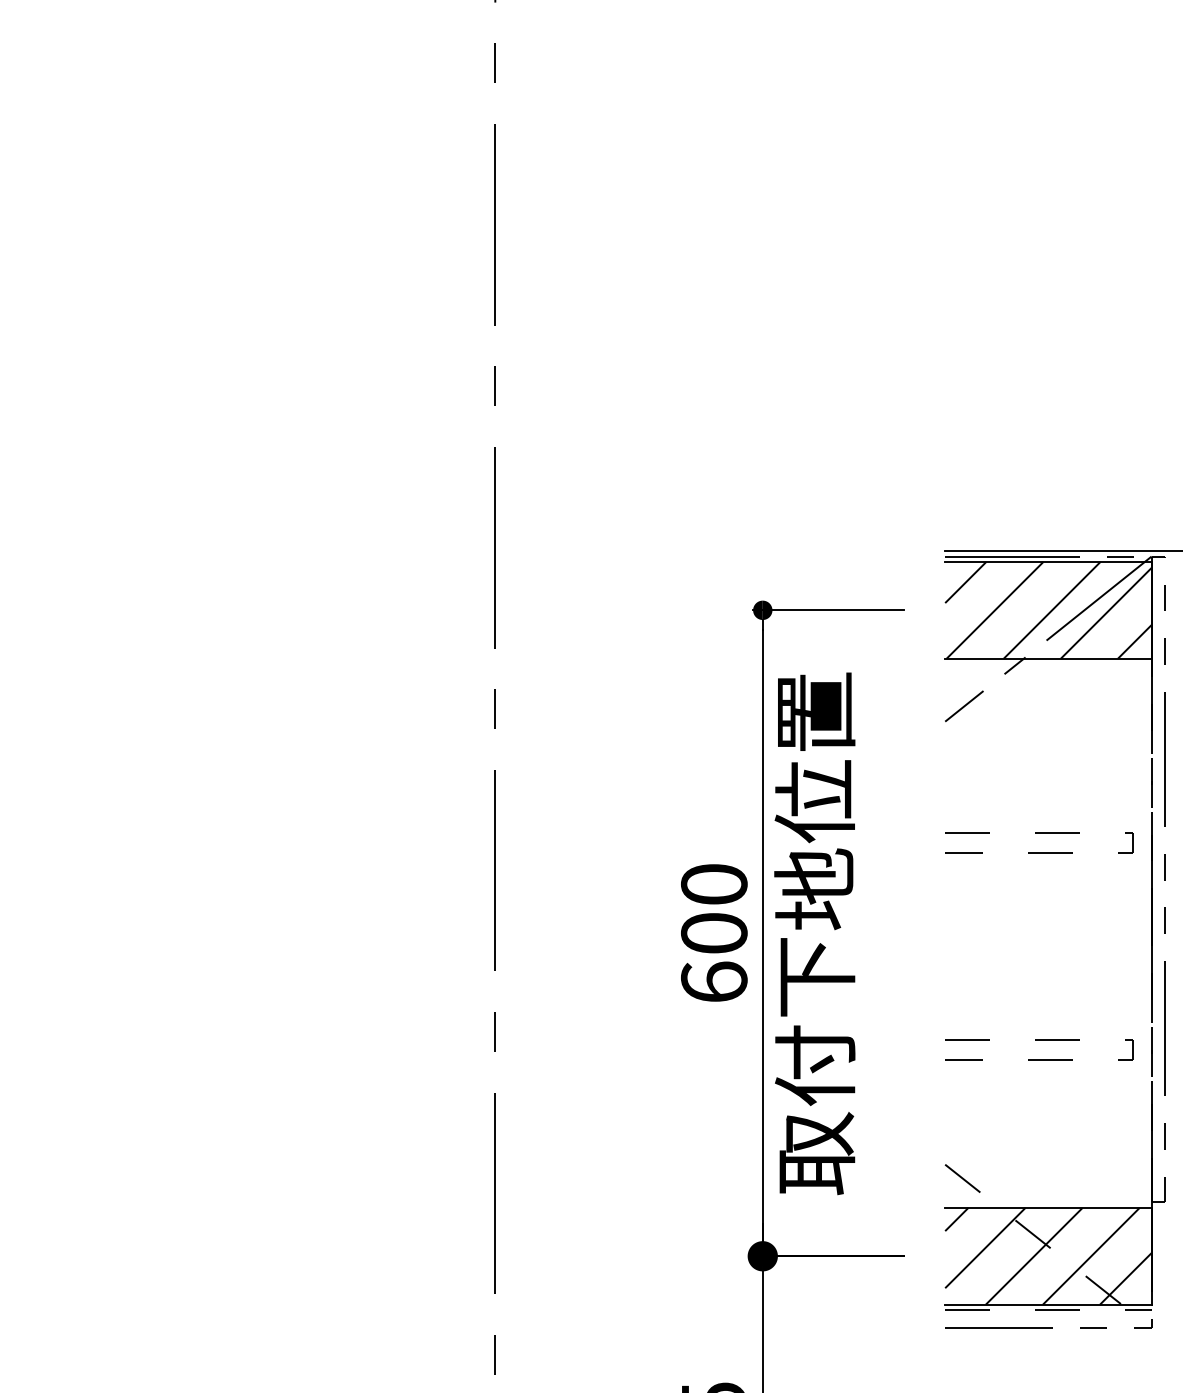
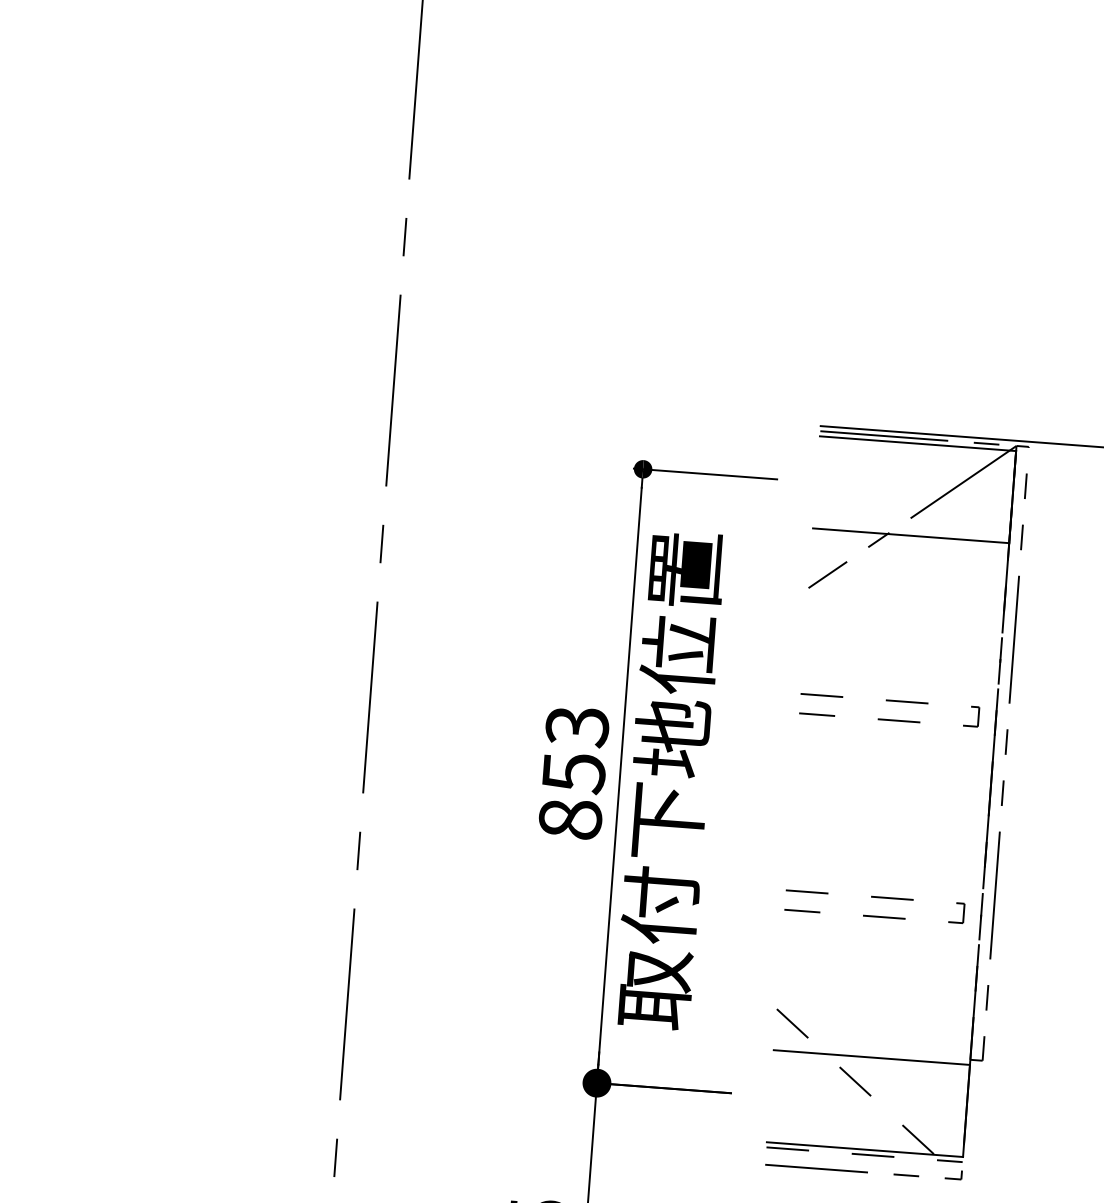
hatch: (1048, 609) -> (914, 488), removed
text: (714, 933) -> (574, 772), 600 -> 853
hatch: (1048, 1255) -> (868, 1102), removed

